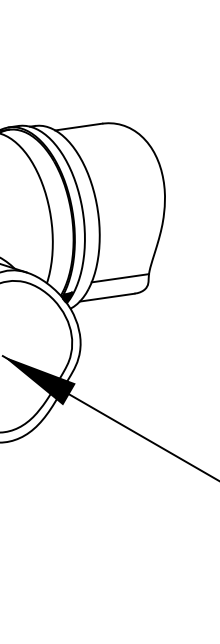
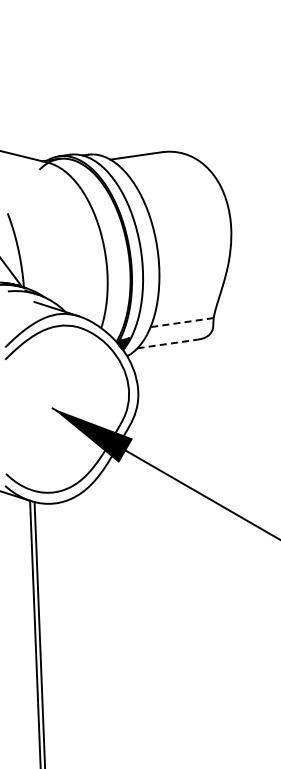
line: (120, 278) -> (182, 322), solid -> dashed
line: (107, 297) -> (168, 343), solid -> dashed

